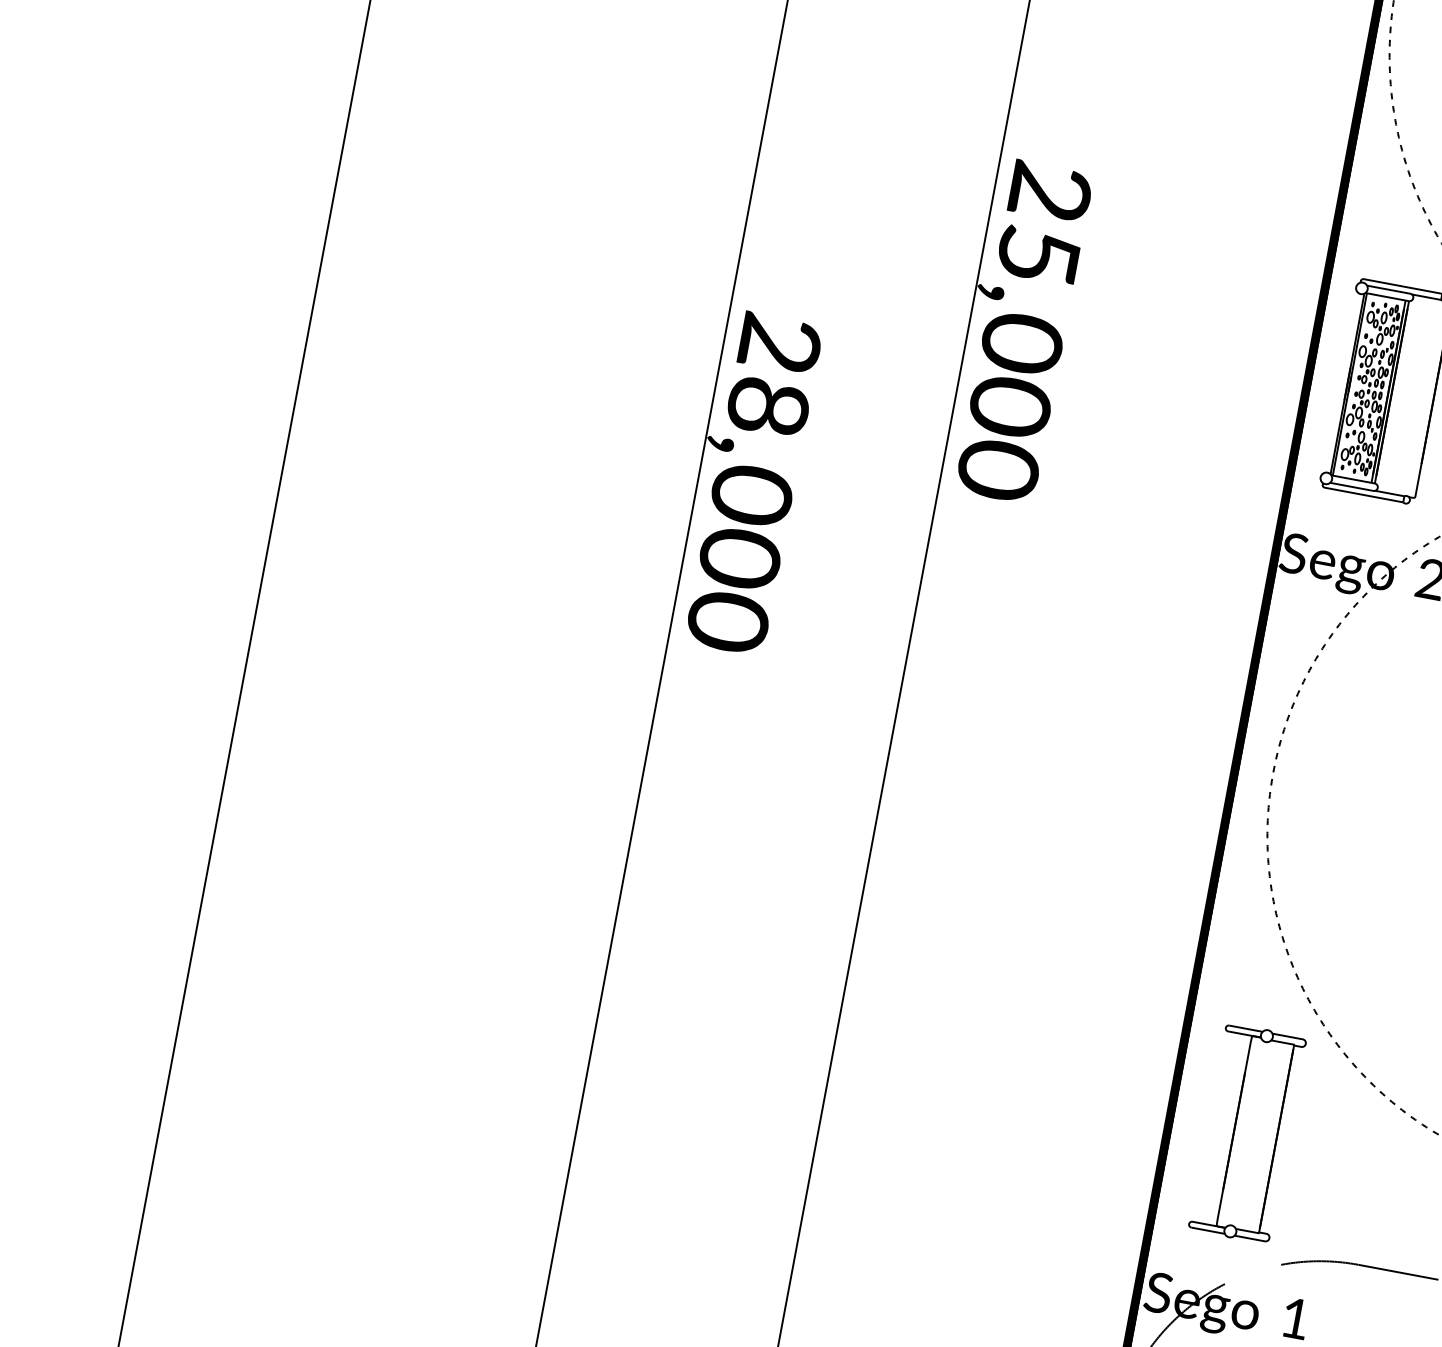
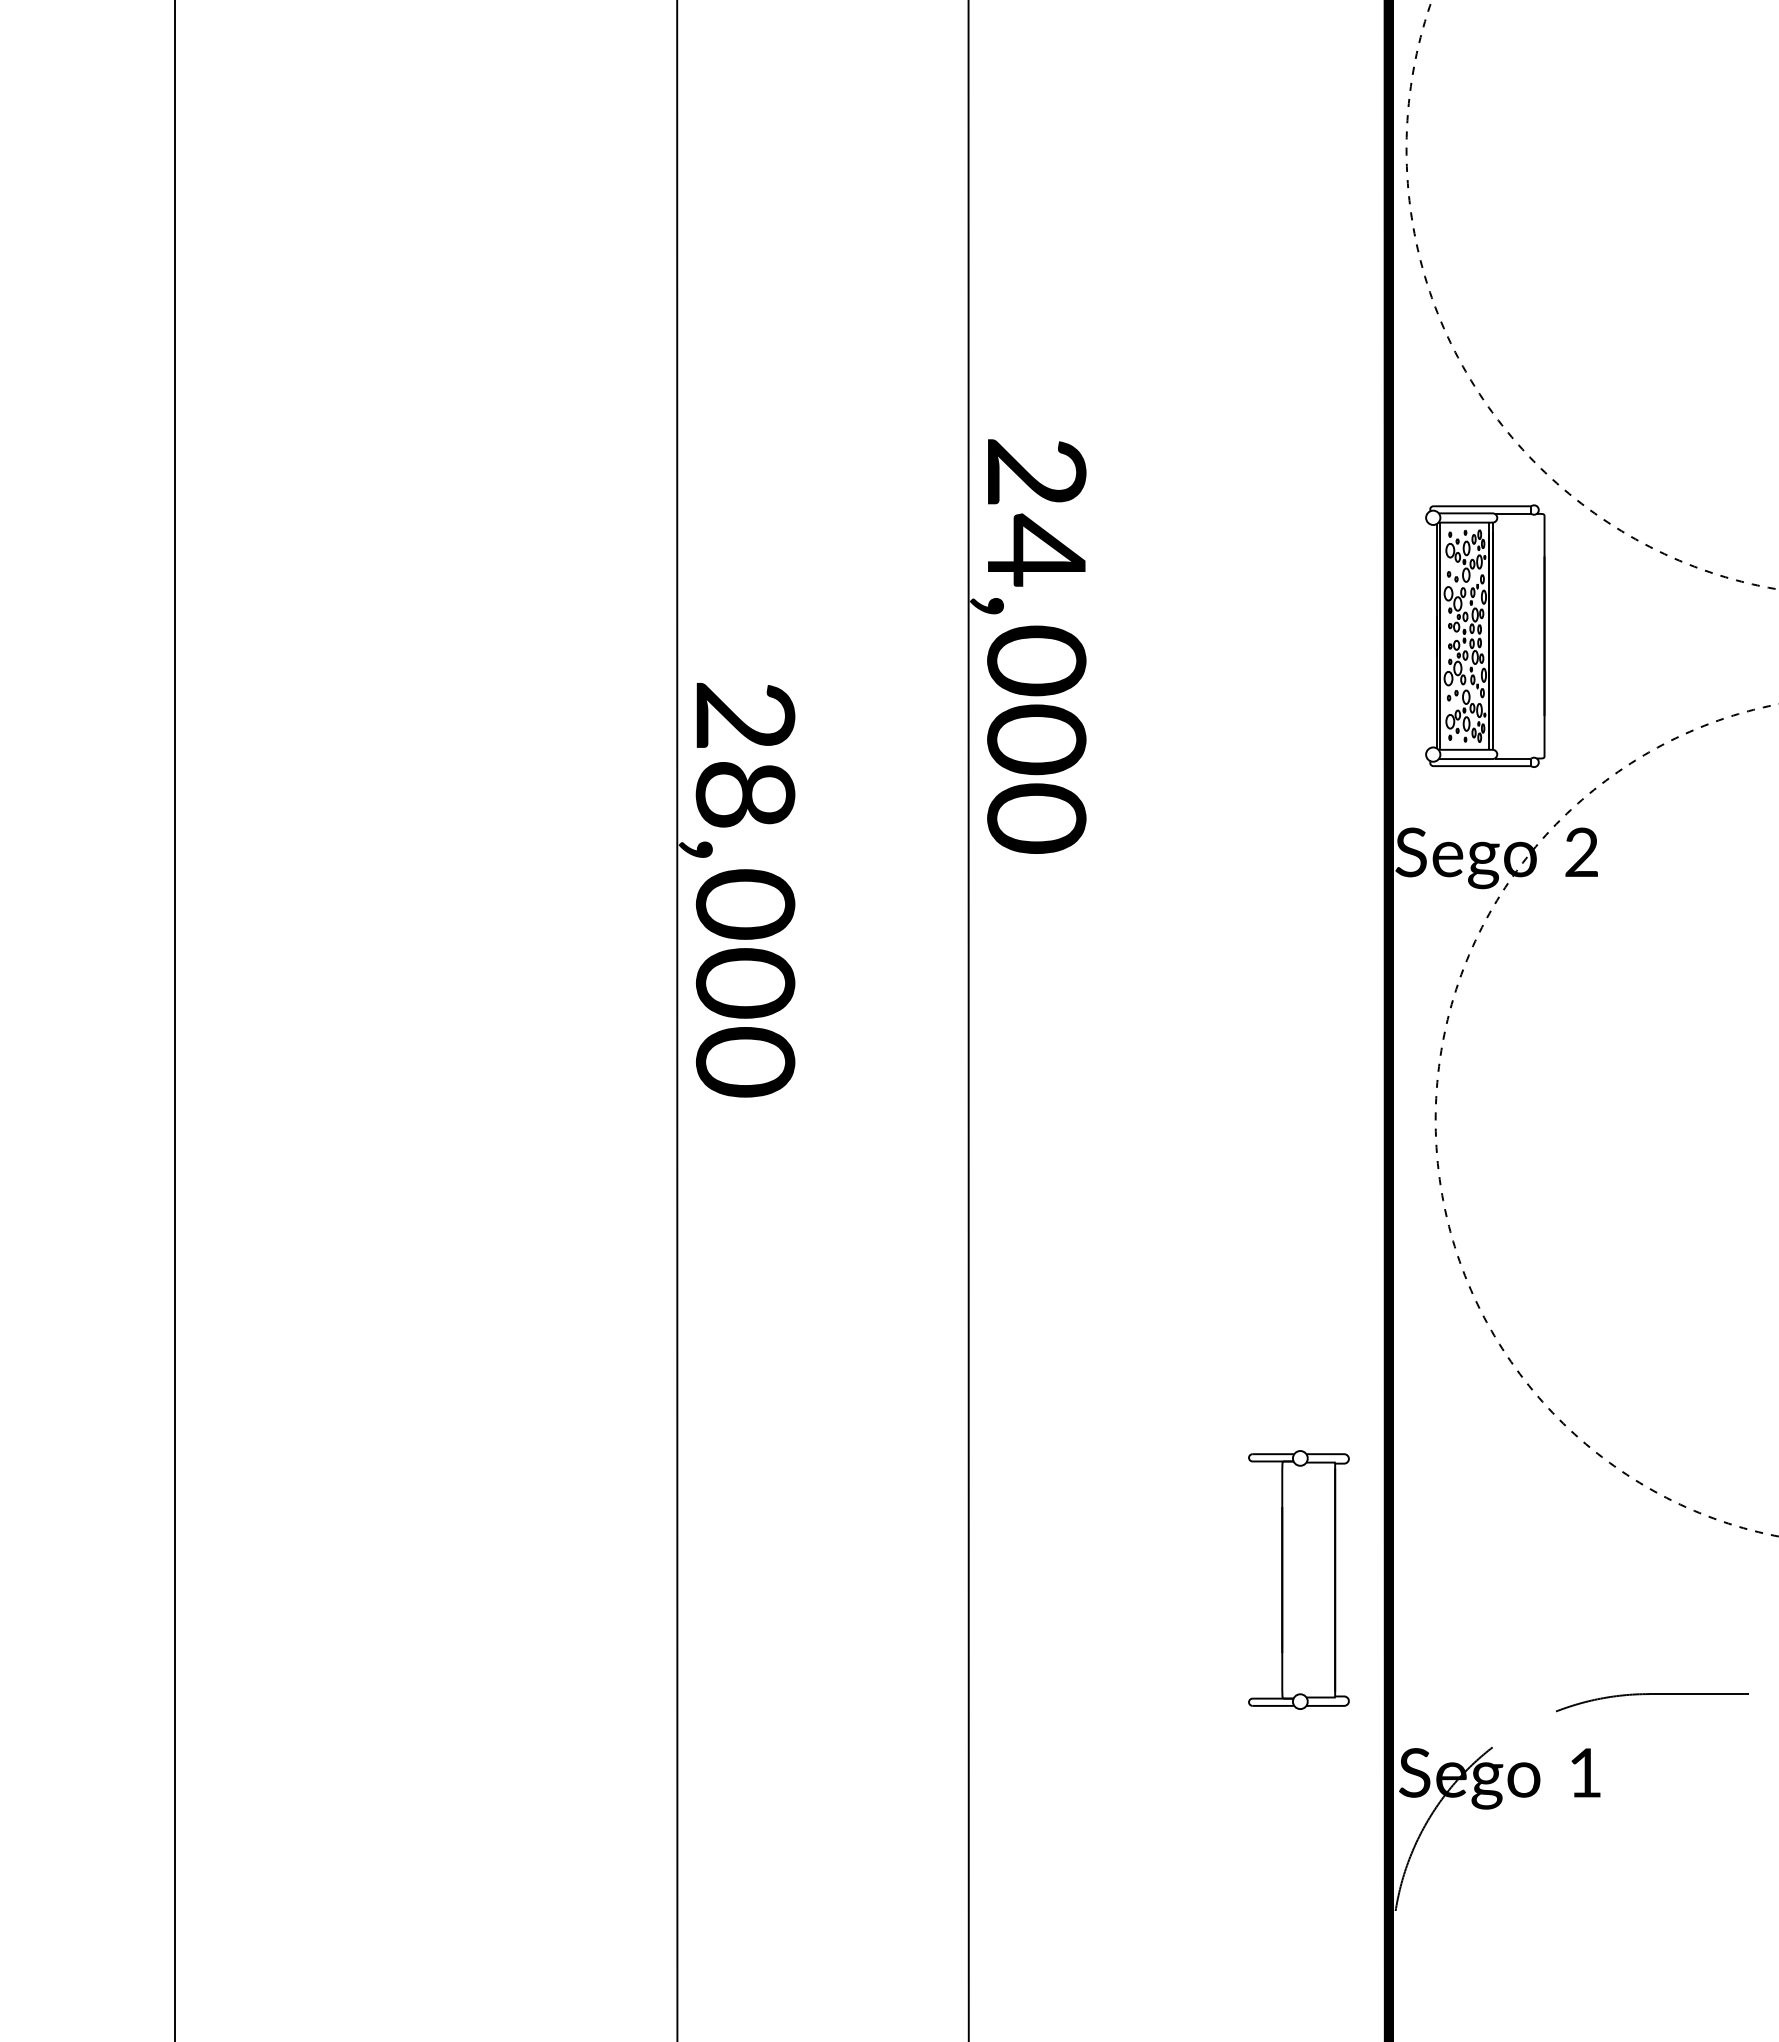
text: (1038, 254) -> (1036, 549), 25,000 -> 24,000
part: (1247, 1133) -> (1298, 1579), moved

